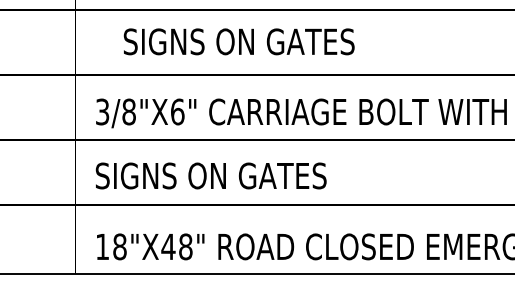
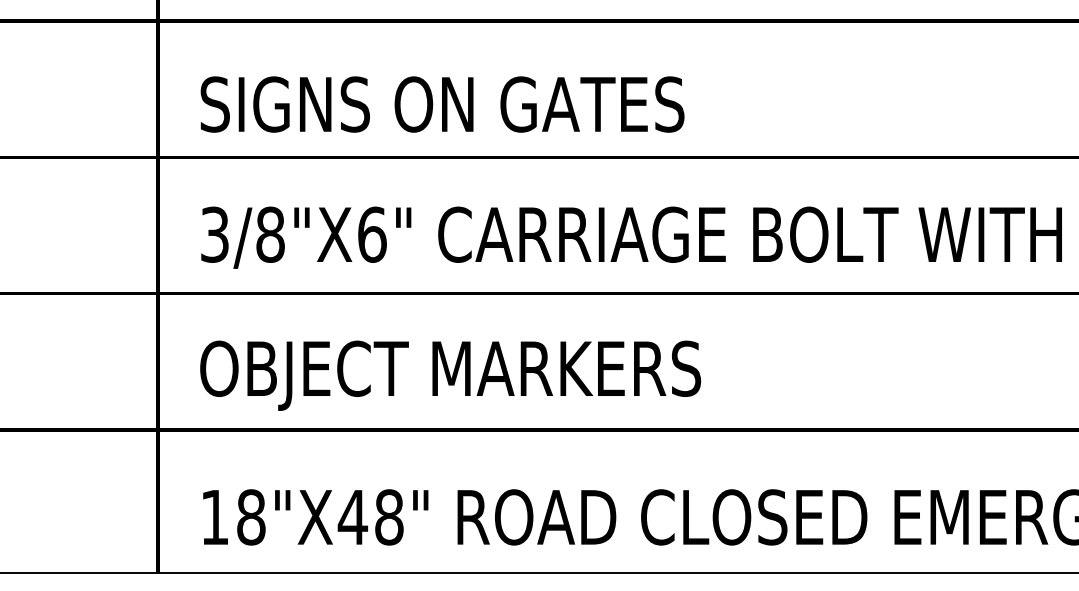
text: (238, 41) -> (441, 103), moved
text: (214, 179) -> (449, 376), SIGNS ON GATES -> OBJECT MARKERS

